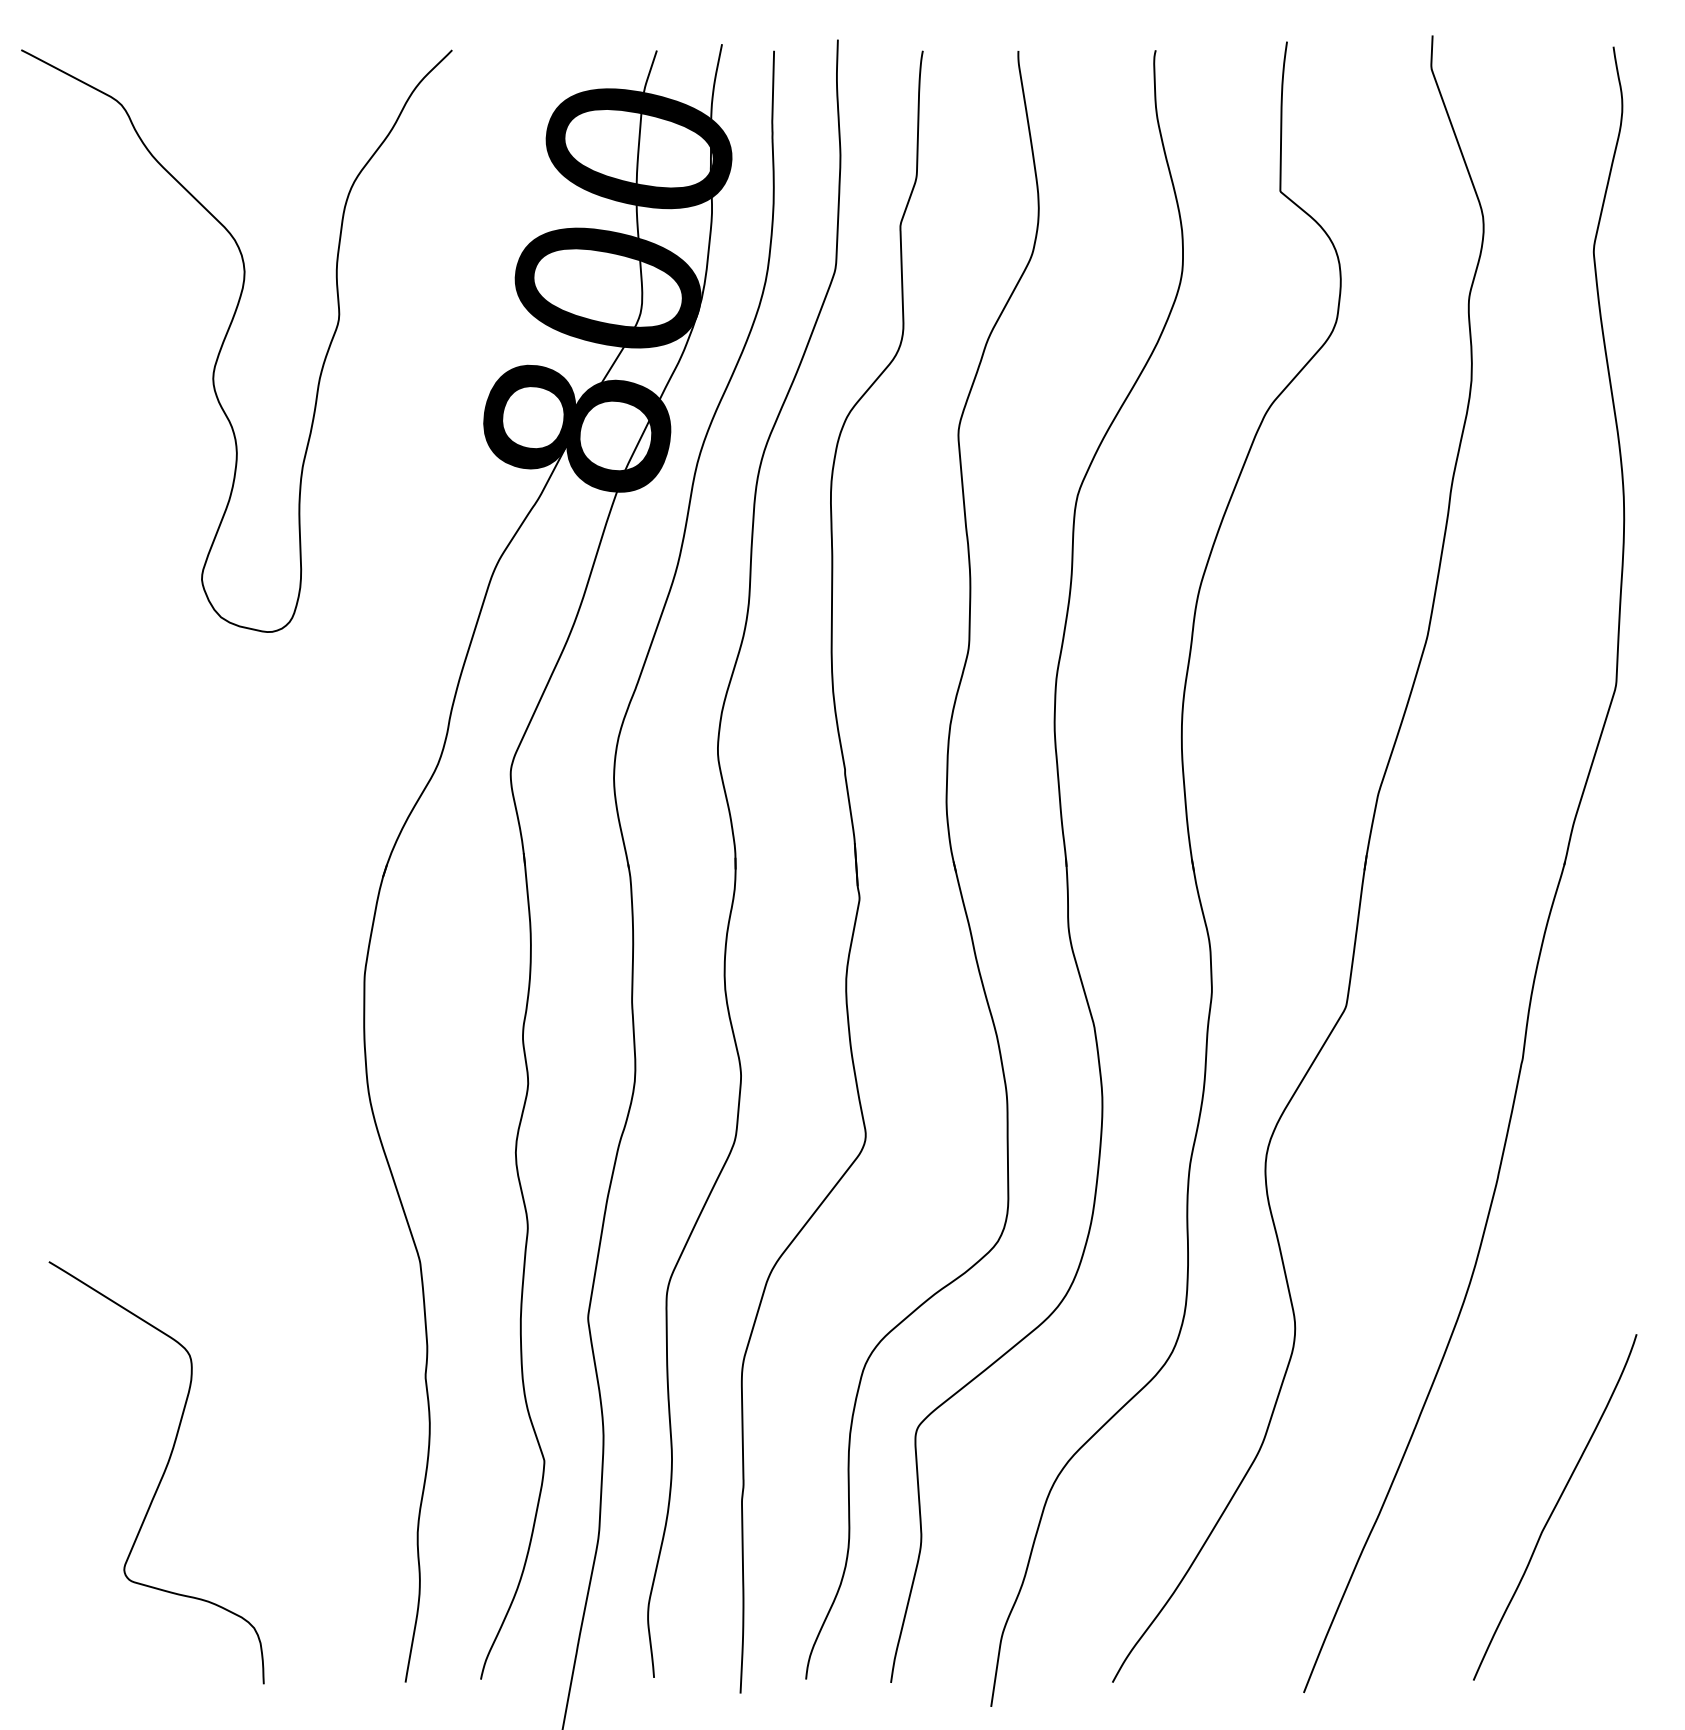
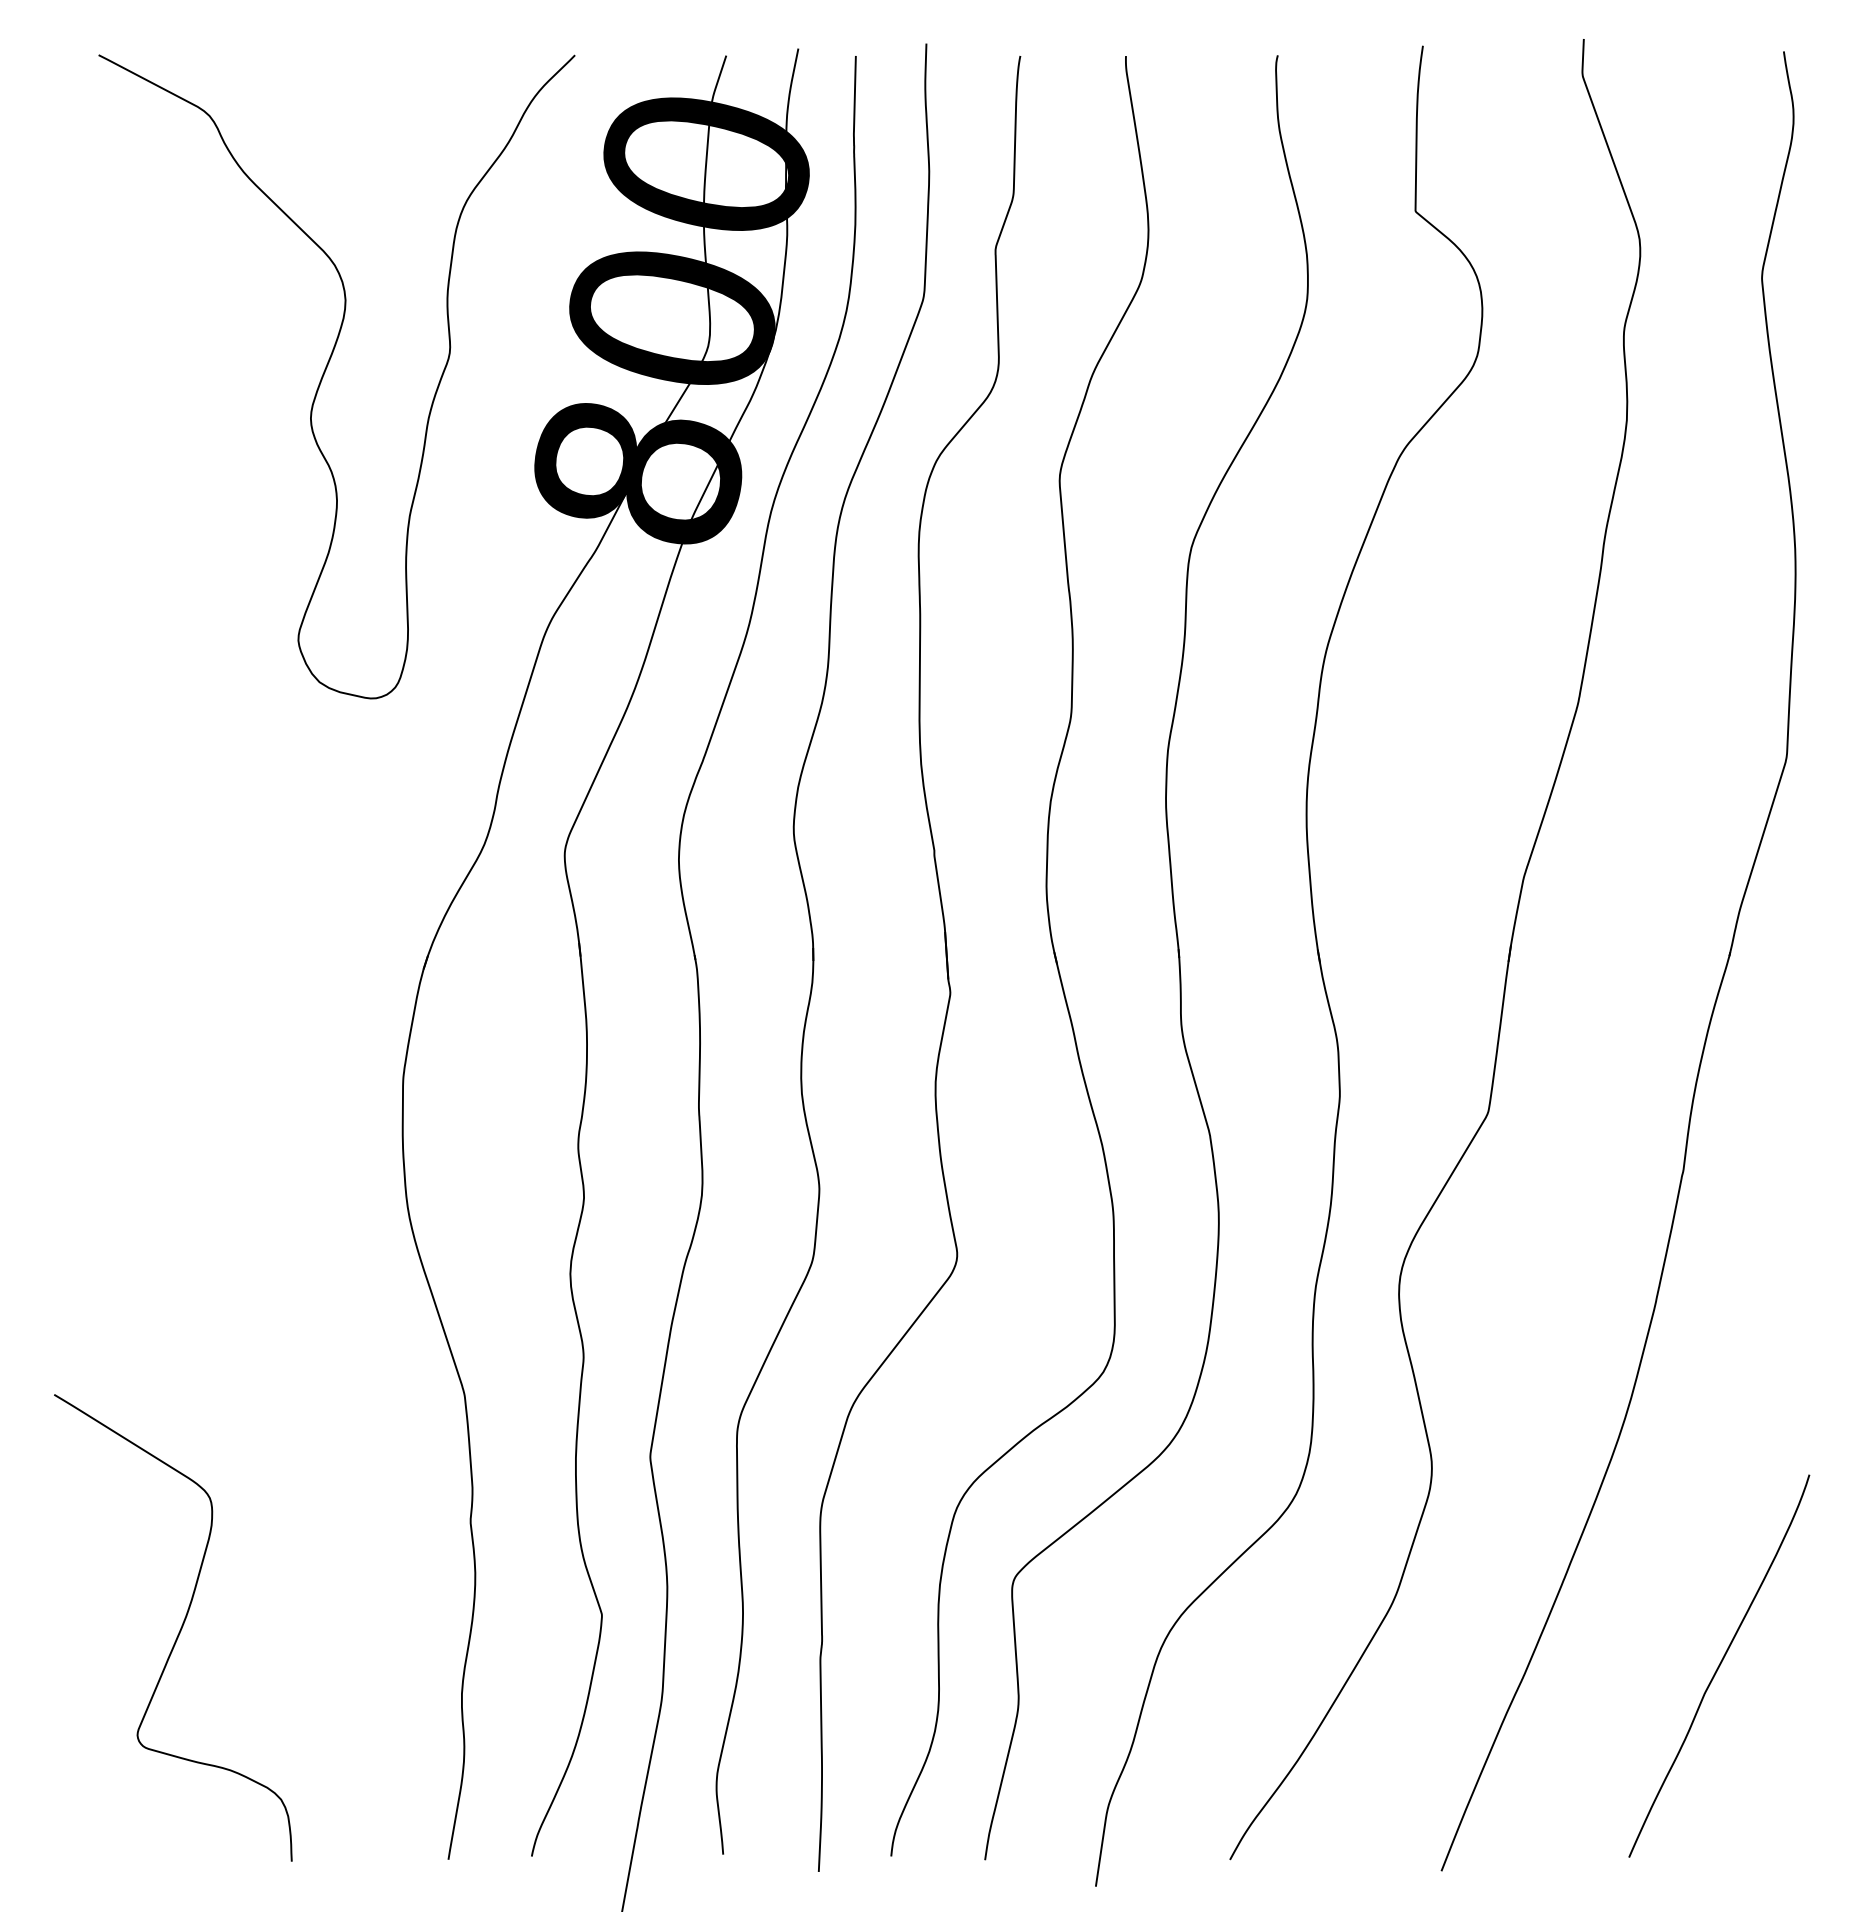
curve: (227, 335) -> (326, 370), moved

